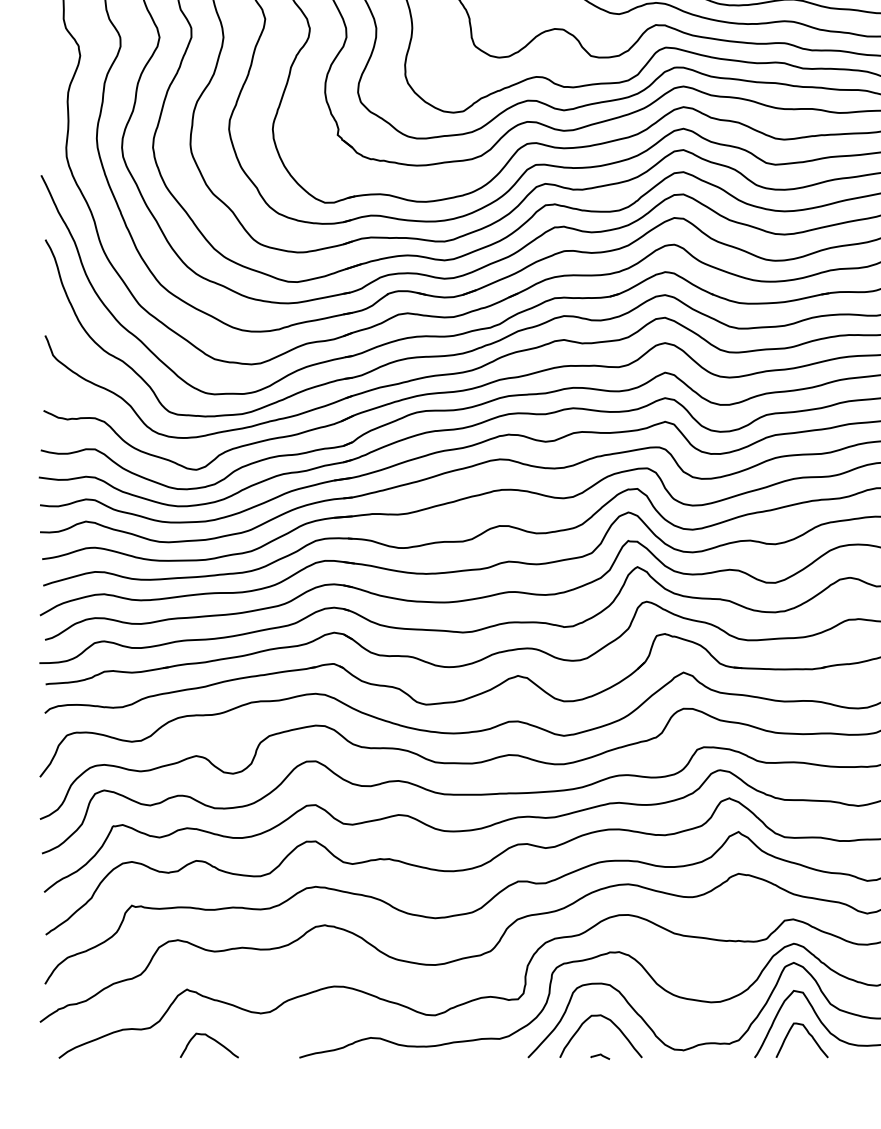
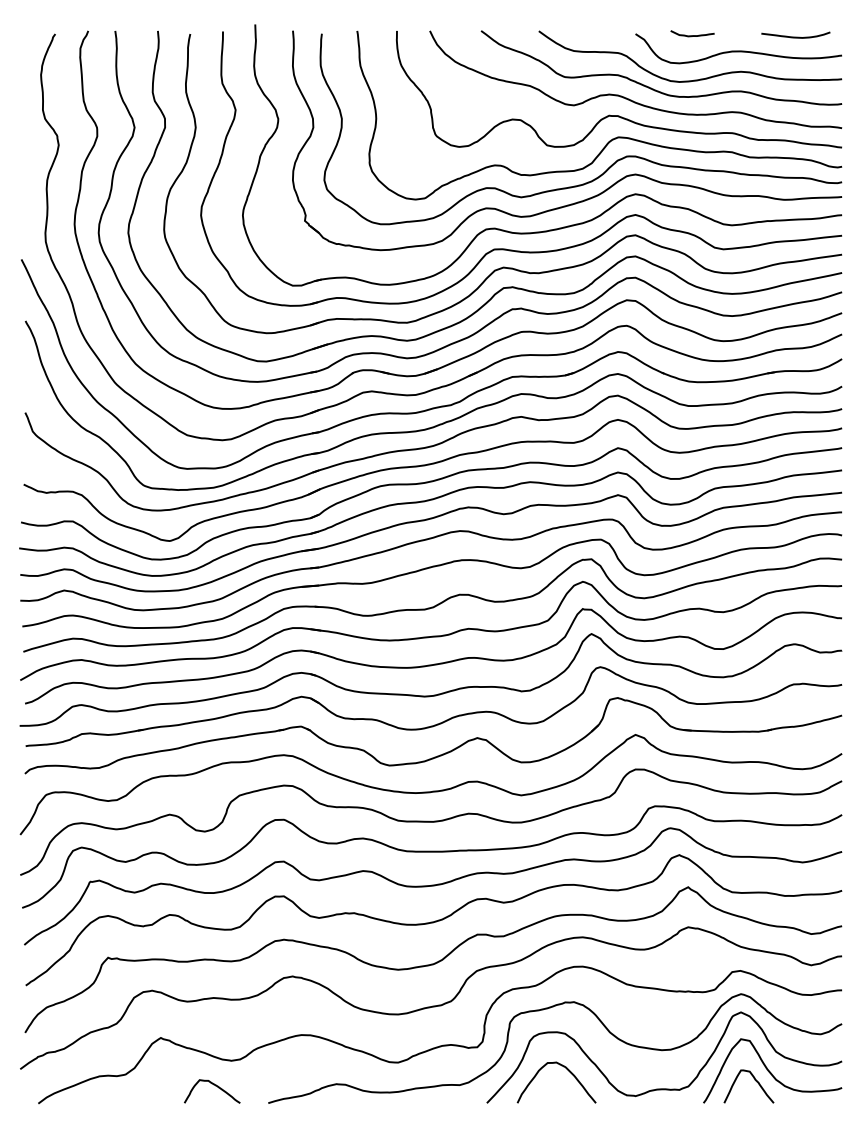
curve: (212, 1040) -> (215, 1086), moved
curve: (599, 1056) -> (555, 1101), removed

